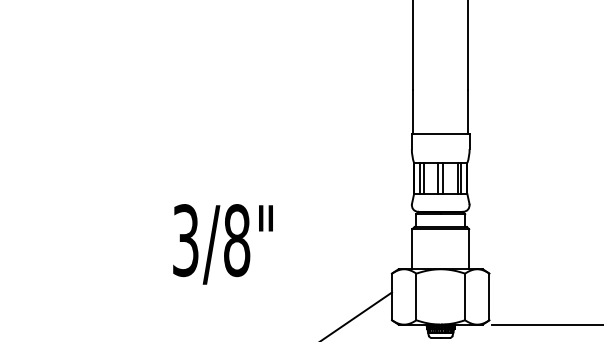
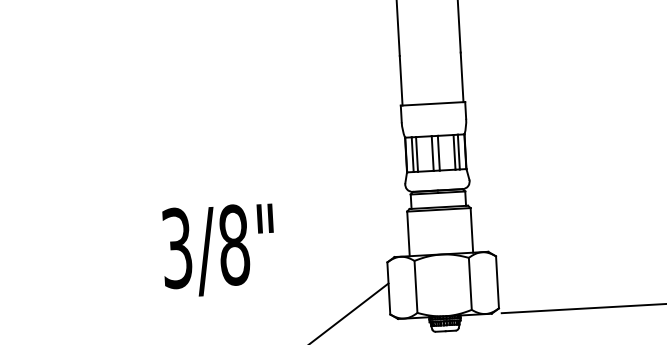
text: (222, 244) -> (218, 250), moved

